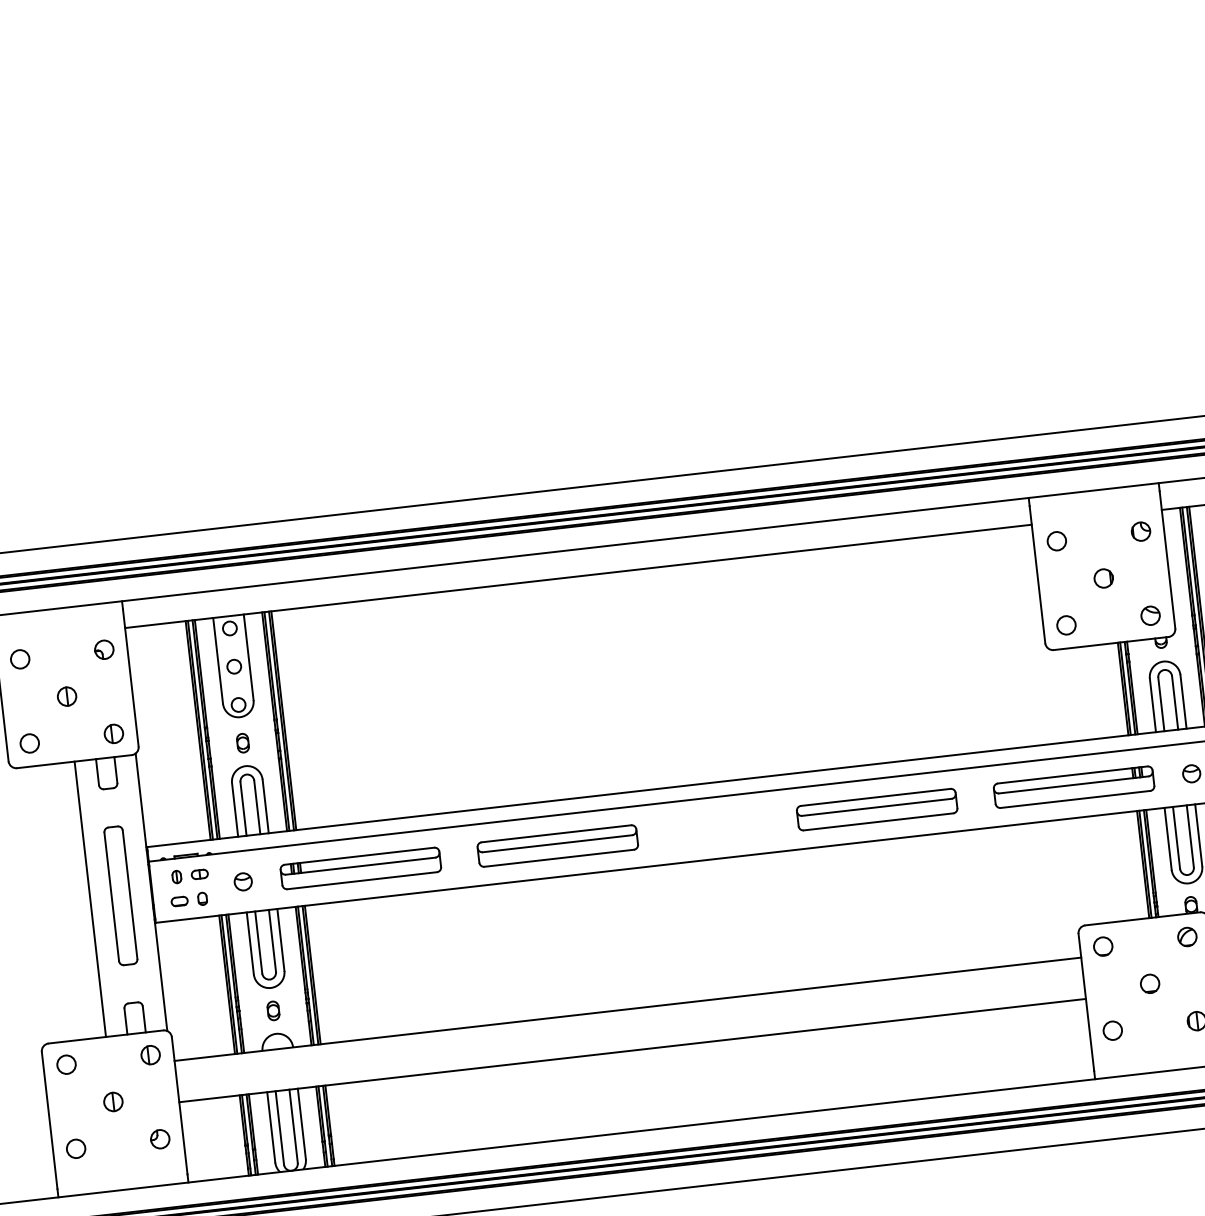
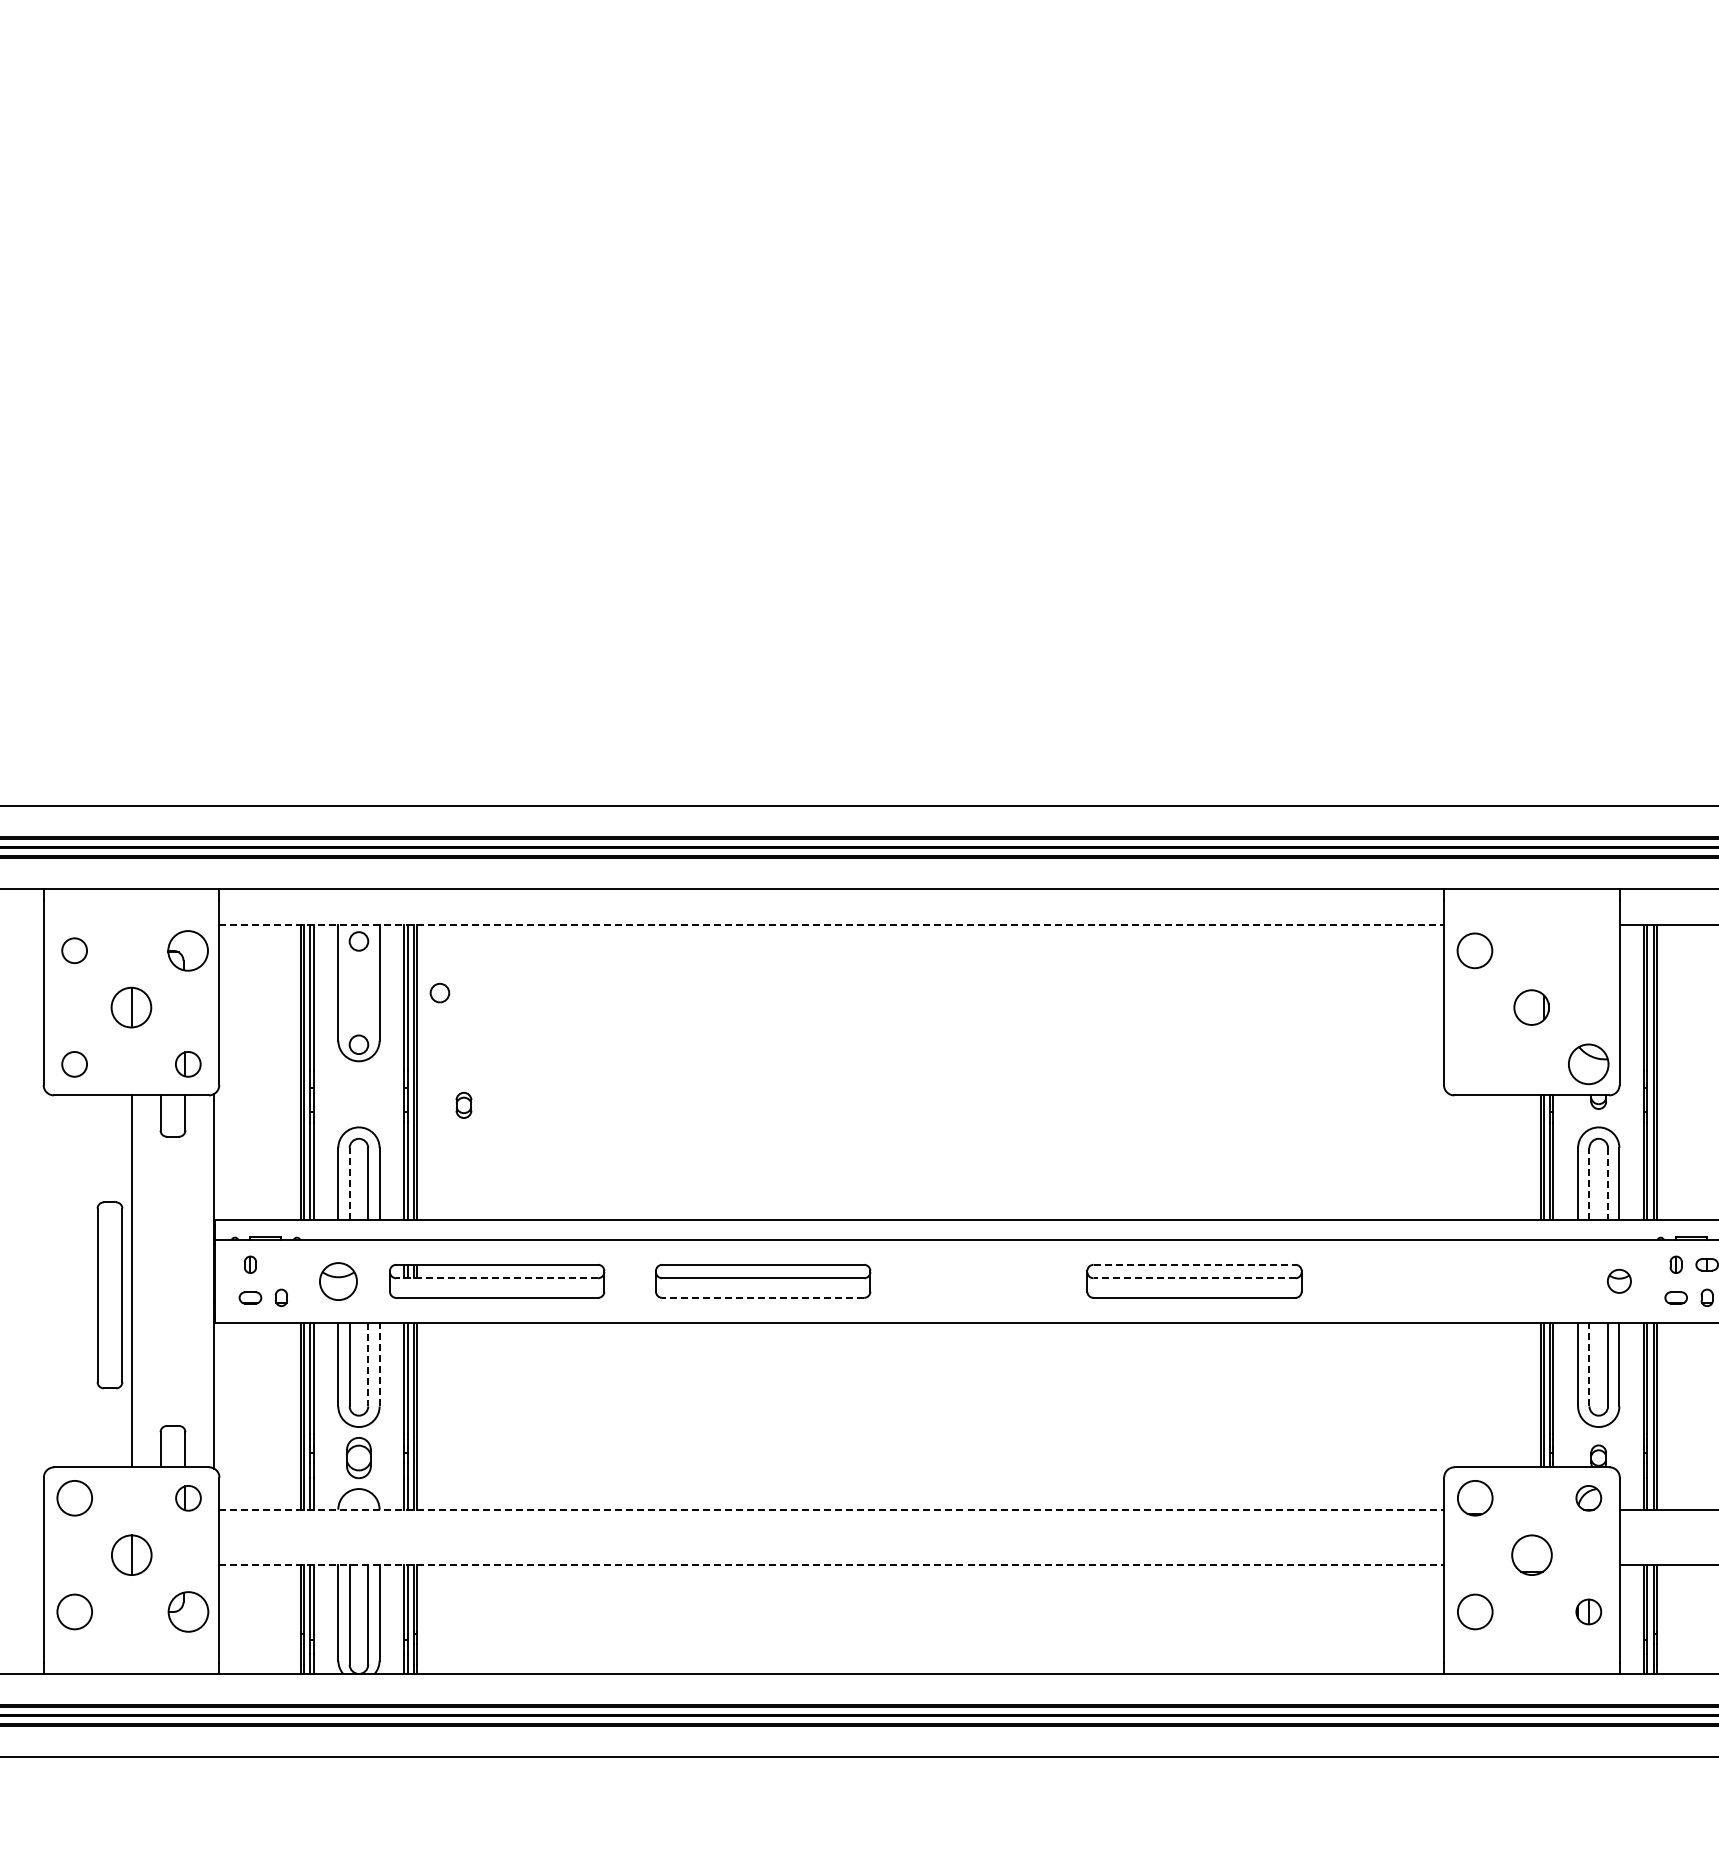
part: (1140, 531) -> (1588, 950), removed
circle: (1056, 541) -> (1474, 950), size x1.4
line: (579, 576) -> (832, 924), solid -> dashed
part: (1103, 578) -> (1531, 1007), size x1.4
part: (1150, 615) -> (1588, 1064), size x1.6
circle: (1066, 625) -> (1474, 1064), removed
part: (104, 649) -> (188, 950), size x1.6
circle: (233, 667) -> (439, 993), moved
part: (67, 696) -> (131, 1007), size x1.6
line: (1161, 703) -> (1589, 1183), solid -> dashed
line: (1175, 703) -> (1608, 1184), solid -> dashed
part: (242, 743) -> (463, 1105), moved
part: (1074, 787) -> (1460, 1281), removed
line: (875, 797) -> (1194, 1264), solid -> dashed
line: (876, 807) -> (1194, 1278), solid -> dashed
line: (243, 808) -> (349, 1183), solid -> dashed
line: (1176, 837) -> (1589, 1364), solid -> dashed
line: (559, 857) -> (763, 1297), solid -> dashed
line: (360, 866) -> (497, 1278), solid -> dashed
part: (199, 874) -> (281, 1264), removed
part: (242, 881) -> (337, 1280), size x1.6
part: (120, 895) -> (109, 1295), moved
line: (280, 939) -> (379, 1364), solid -> dashed
line: (272, 940) -> (368, 1364), solid -> dashed
part: (1102, 946) -> (1474, 1498), size x1.4
part: (1149, 983) -> (1531, 1554), size x1.6
line: (628, 1009) -> (832, 1509), solid -> dashed
part: (273, 1010) -> (358, 1457), size x1.6
circle: (1112, 1030) -> (1474, 1611), size x1.4
line: (633, 1050) -> (832, 1565), solid -> dashed
circle: (66, 1064) -> (74, 1498), size x1.4
part: (113, 1101) -> (131, 1554), size x1.6
part: (160, 1138) -> (188, 1611), size x1.6
circle: (75, 1148) -> (74, 1611), size x1.4

